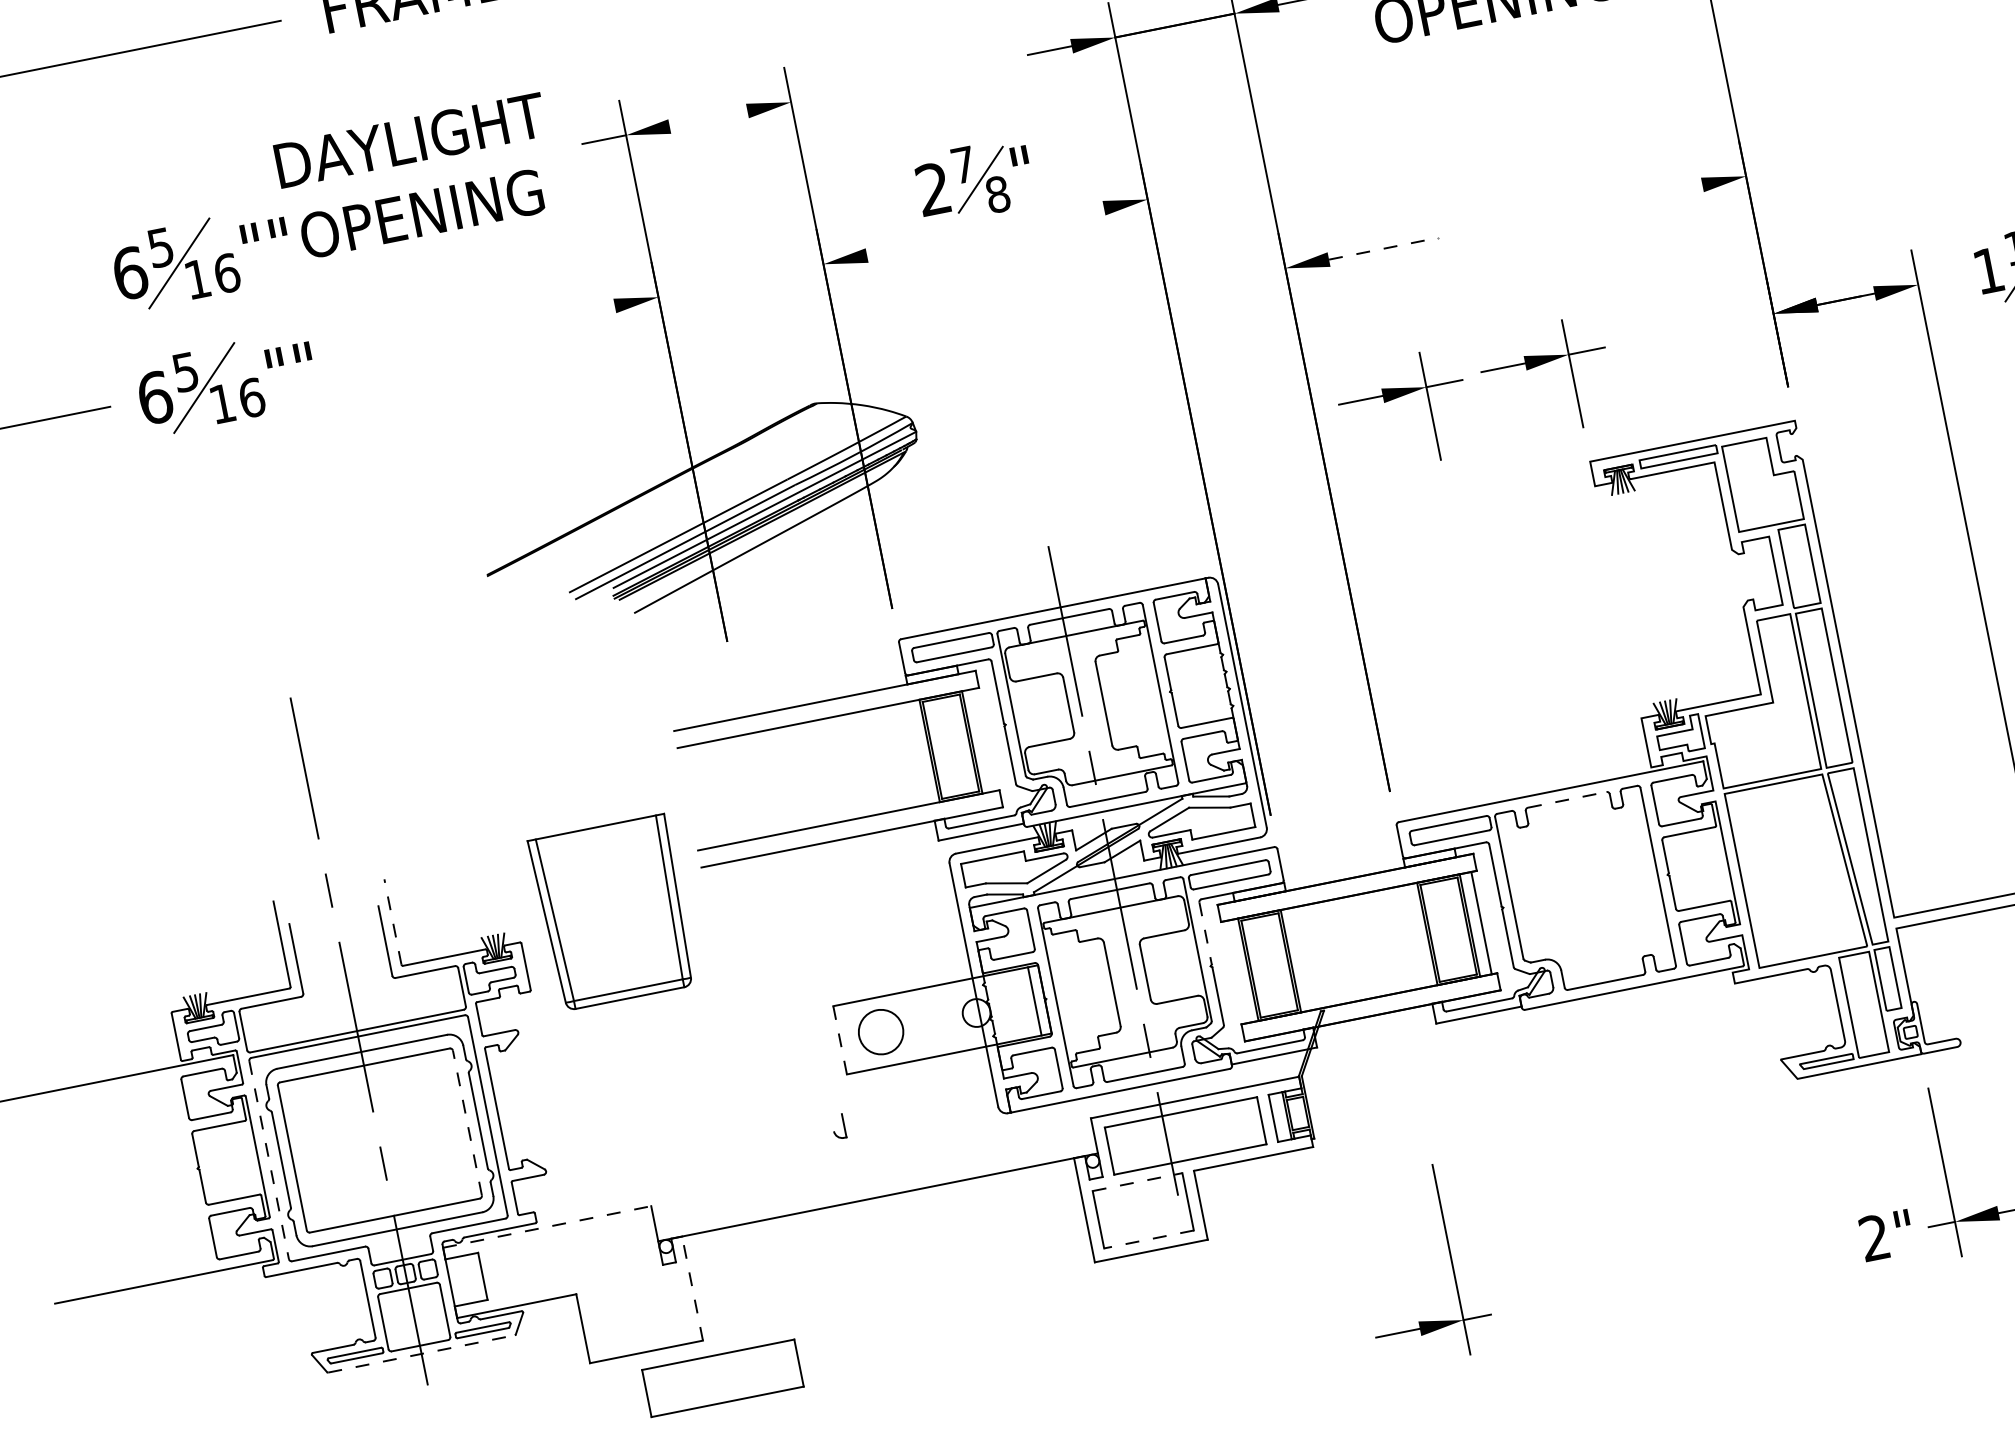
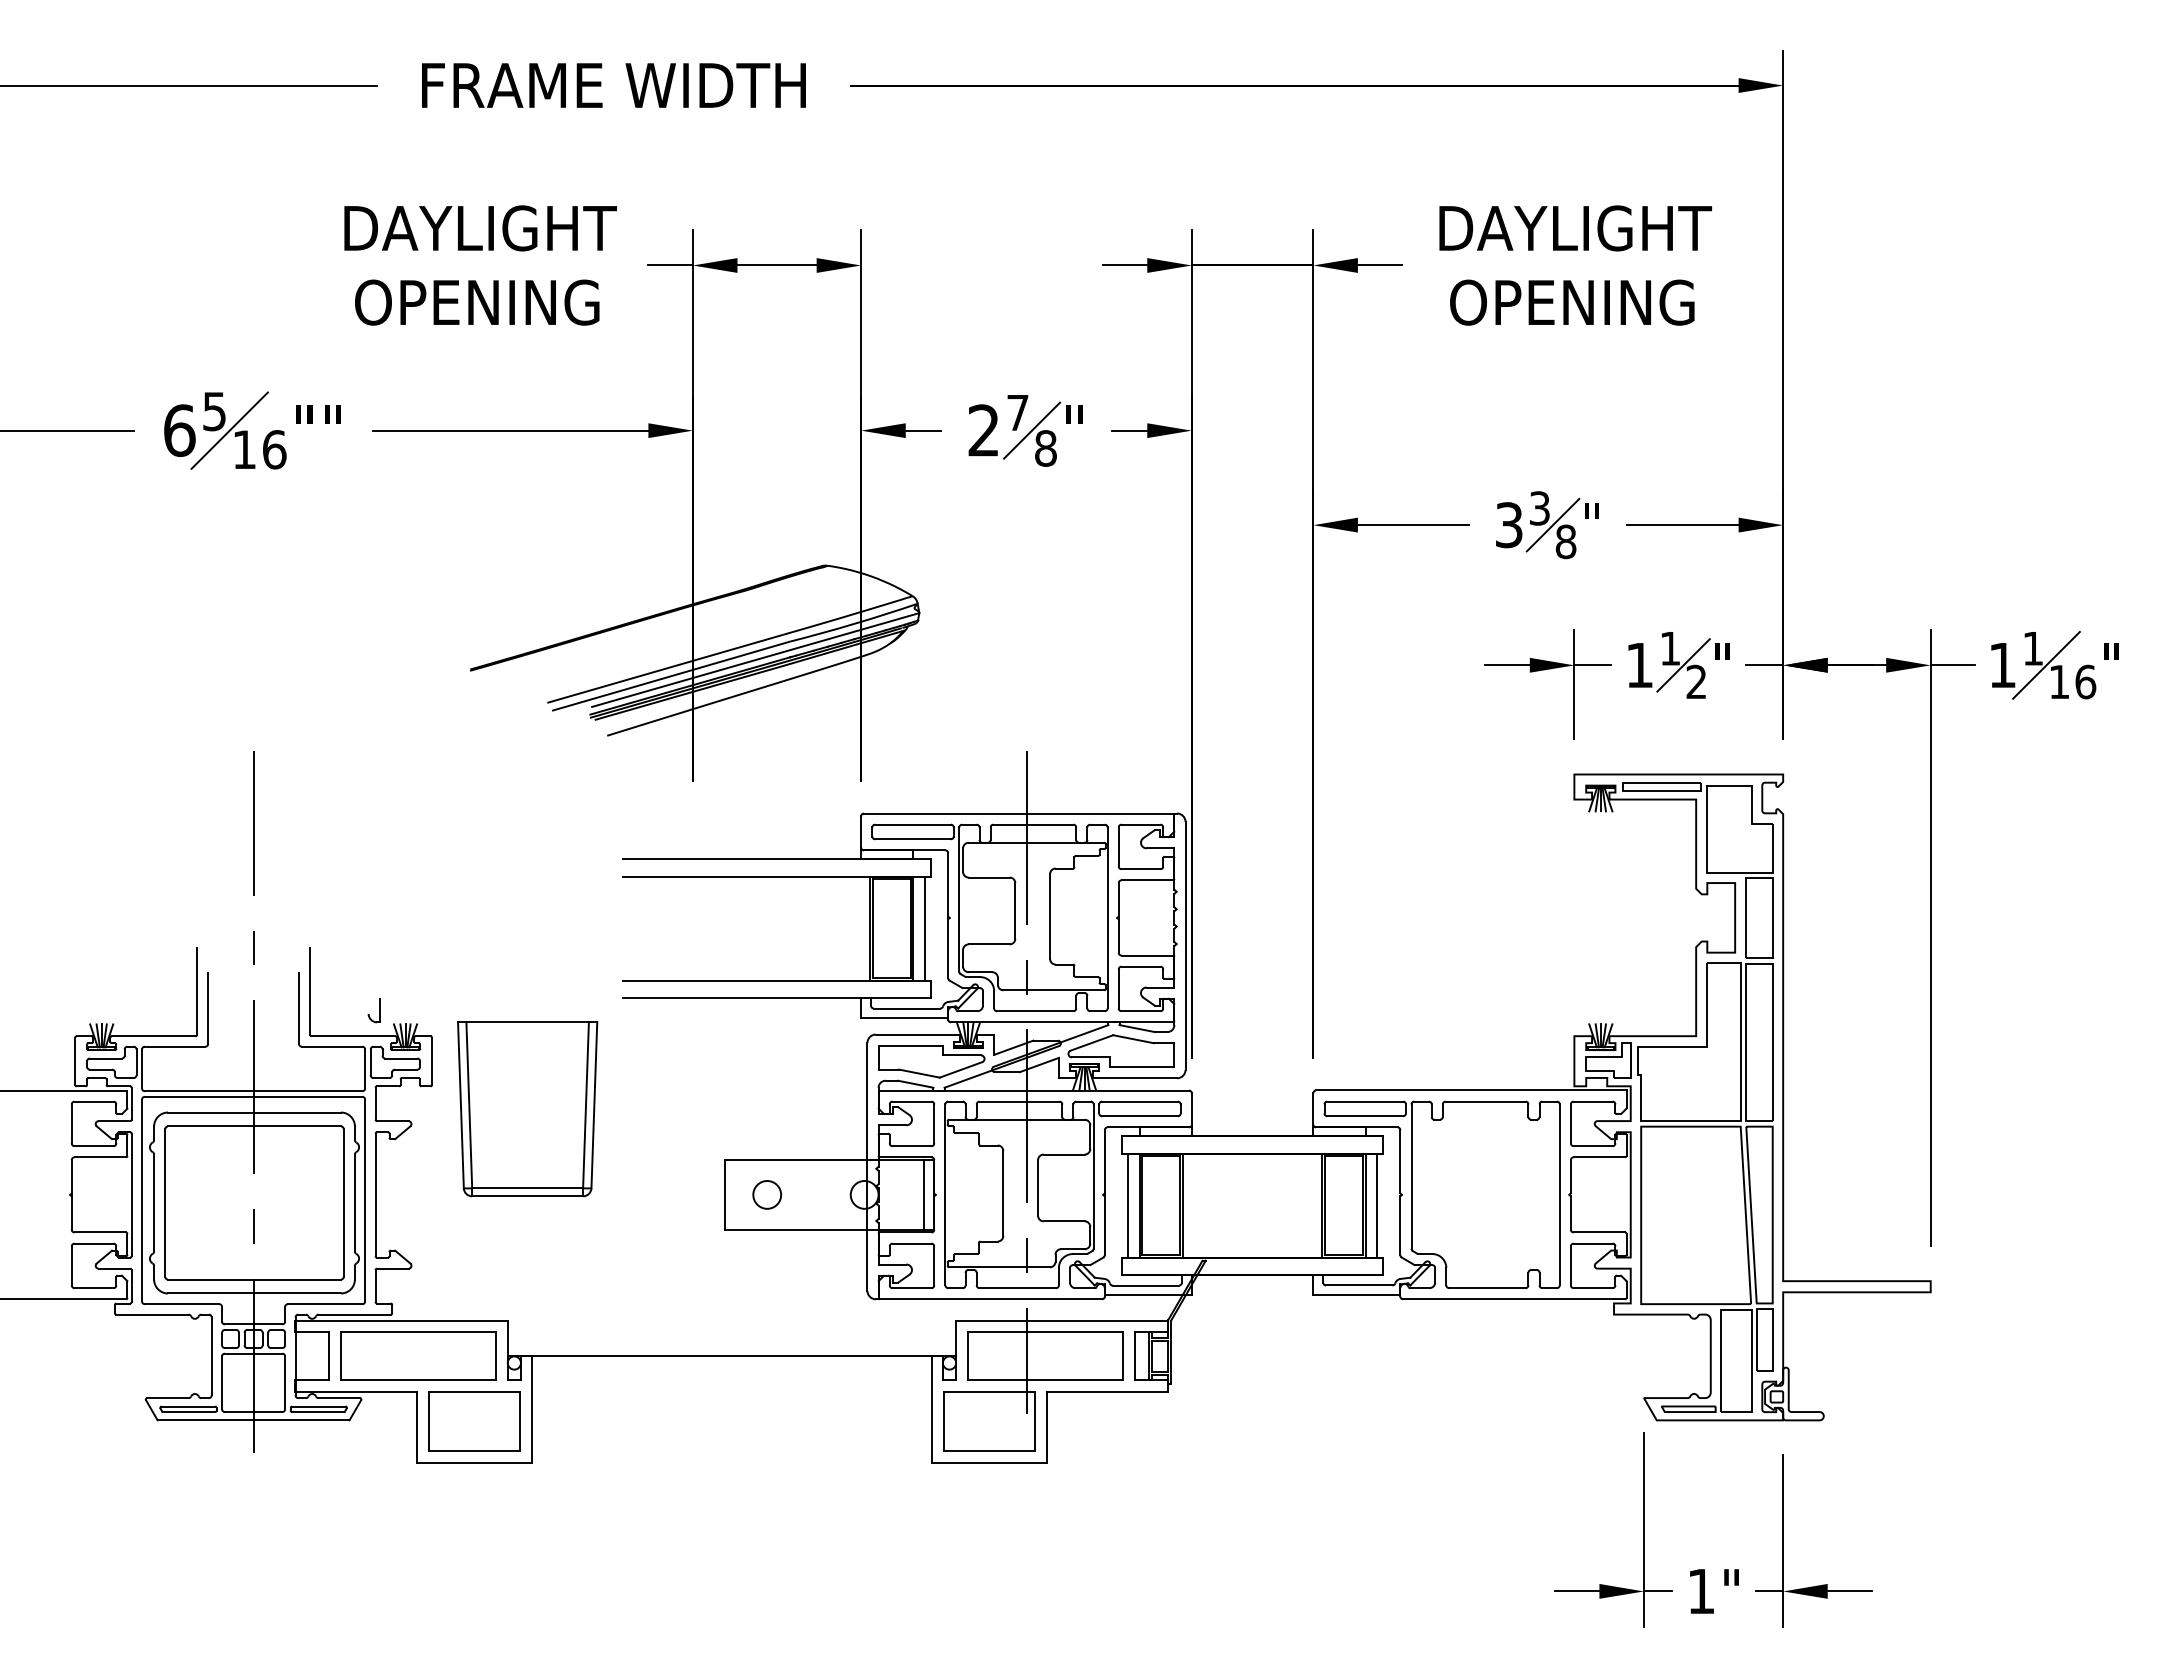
line: (708, 118) -> (776, 265), added
part: (974, 180) -> (1025, 430), moved
line: (1647, 196) -> (1682, 525), added
line: (1086, 211) -> (1129, 430), added
part: (1515, 222) -> (1547, 525), added
line: (1383, 249) -> (1413, 525), dashed -> solid
line: (884, 251) -> (923, 430), added
part: (201, 258) -> (252, 303), removed
line: (1939, 280) -> (1952, 665), added
line: (1755, 317) -> (1764, 665), added
line: (479, 332) -> (510, 430), added
part: (1670, 334) -> (1678, 665), added
part: (1399, 397) -> (1399, 674), removed
line: (984, 739) -> (925, 928), added
line: (1568, 799) -> (1486, 1101), dashed -> solid
part: (612, 912) -> (527, 1109), moved
line: (393, 922) -> (310, 991), dashed -> solid
line: (1205, 933) -> (1104, 1161), dashed -> solid
line: (1236, 971) -> (1127, 1205), added
circle: (881, 1031) -> (767, 1194), size x0.62
line: (840, 1039) -> (725, 1194), dashed -> solid
line: (467, 1123) -> (343, 1203), dashed -> solid
part: (838, 1126) -> (373, 1010), moved
line: (269, 1160) -> (142, 1200), dashed -> solid
line: (1137, 1182) -> (989, 1392), dashed -> solid
line: (548, 1226) -> (402, 1320), dashed -> solid
text: (1873, 1237) -> (1700, 1590), 2" -> 1"
line: (1149, 1239) -> (989, 1450), dashed -> solid
part: (1450, 1259) -> (1643, 1529), moved
line: (692, 1287) -> (532, 1408), dashed -> solid
part: (638, 1311) -> (474, 1421), added
line: (422, 1353) -> (254, 1420), dashed -> solid
part: (722, 1377) -> (418, 1355), moved

